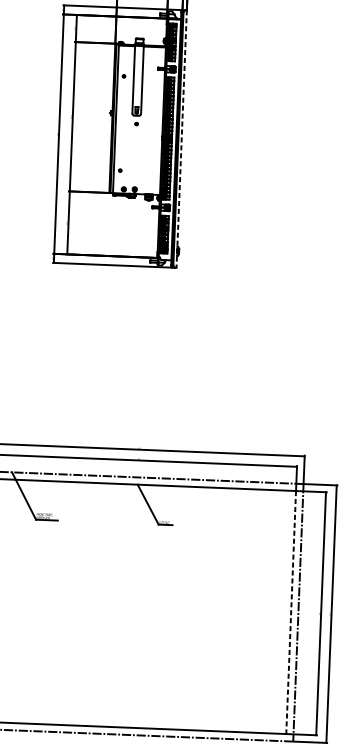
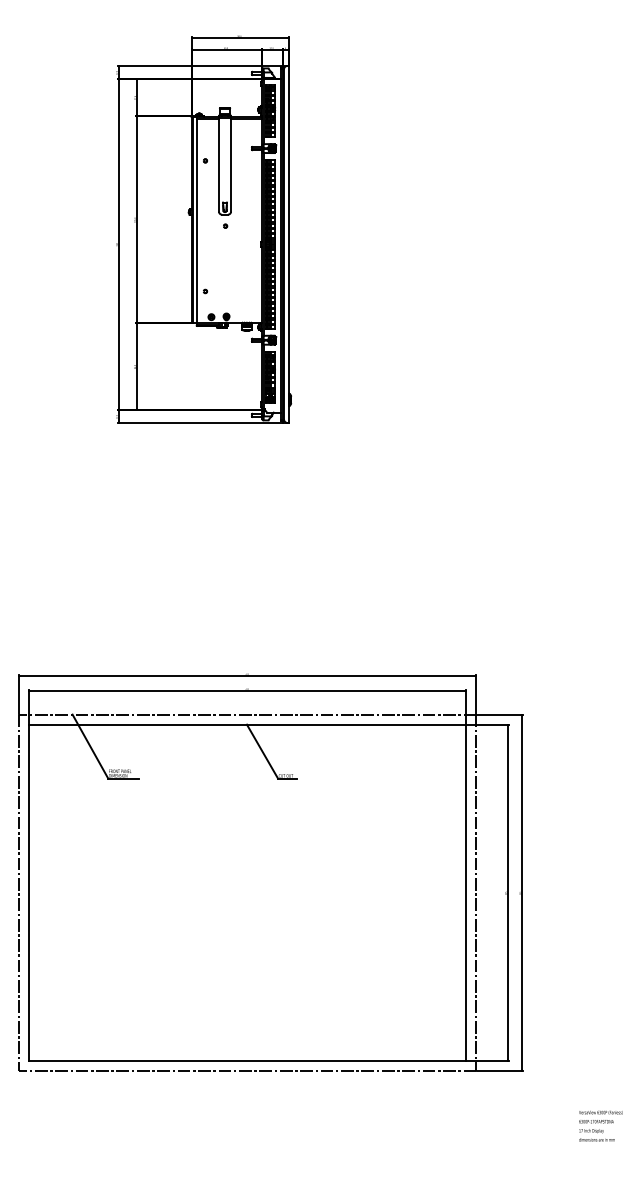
line: (181, 139) -> (288, 244), dashed -> solid
line: (291, 612) -> (466, 893), dashed -> solid

